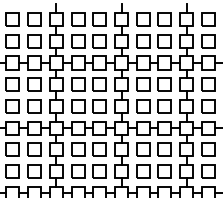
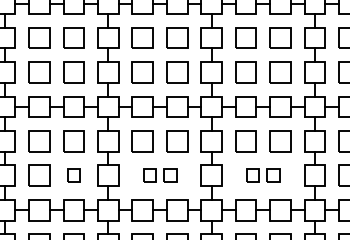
part: (34, 171) -> (73, 175), size x0.6
part: (88, 171) -> (159, 175), size x0.6
part: (153, 171) -> (262, 175), size x0.6

